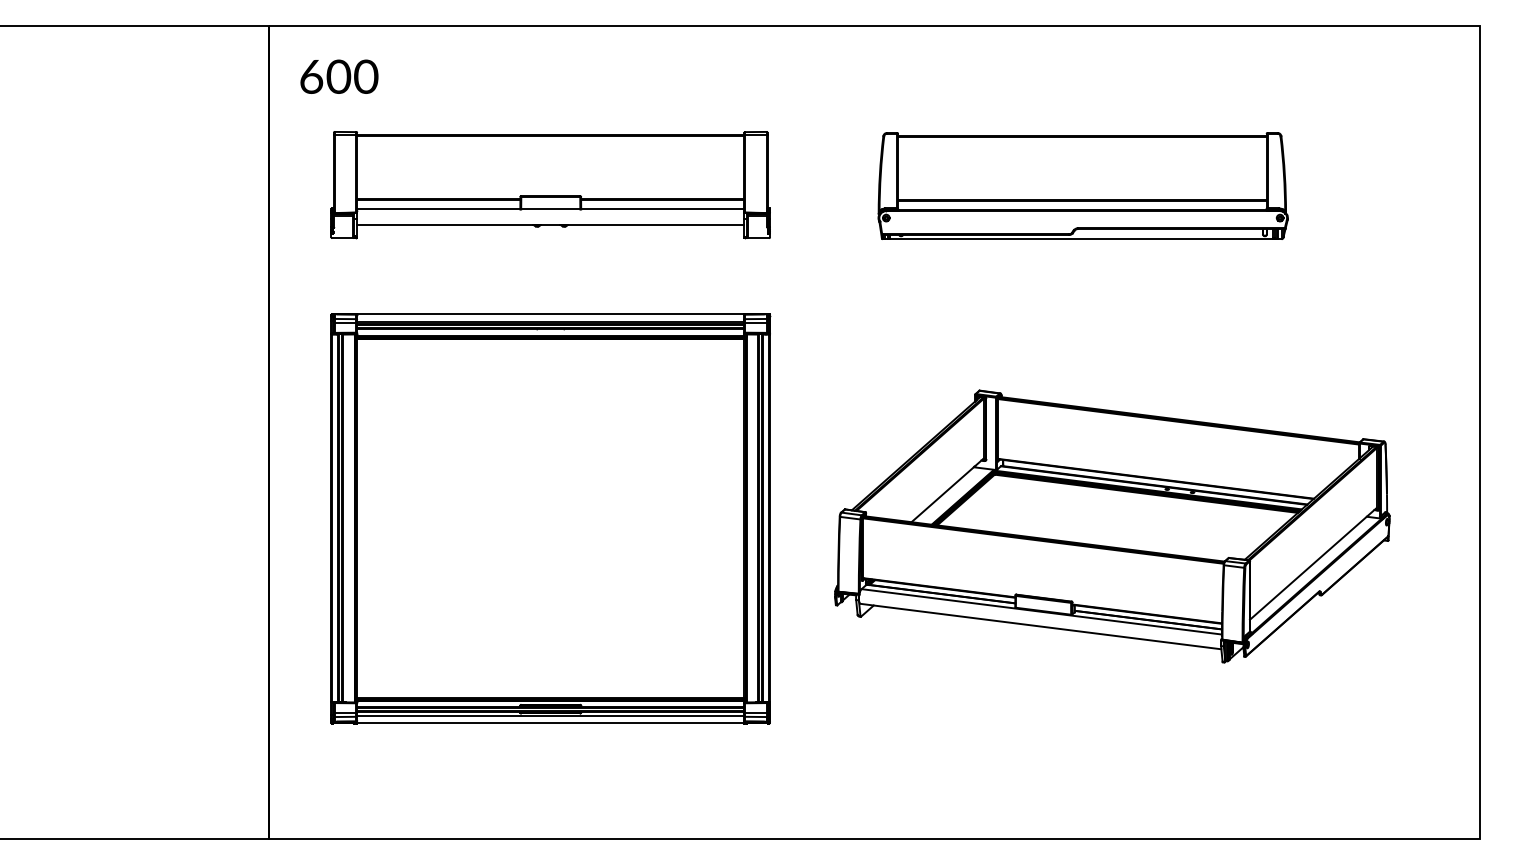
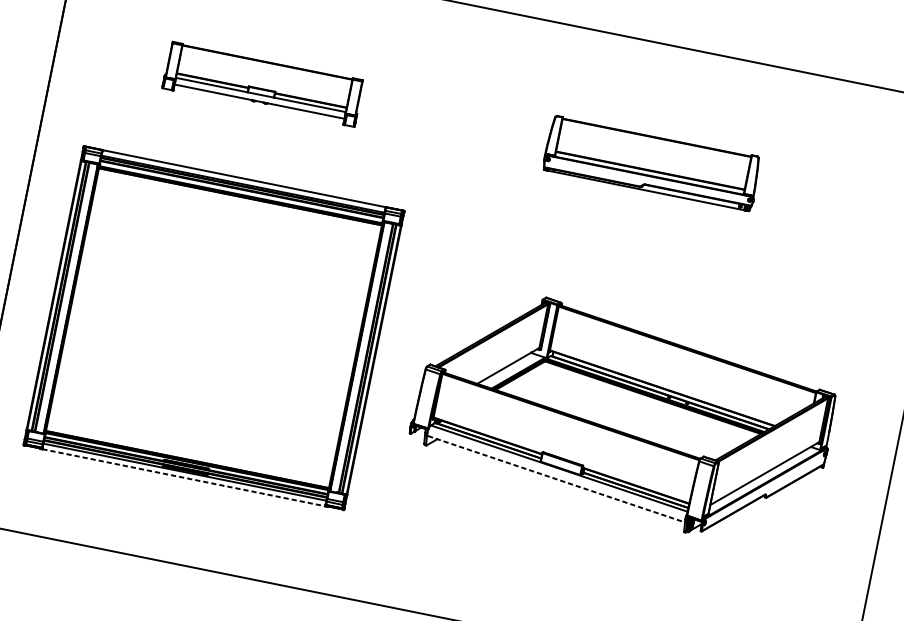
part: (550, 185) -> (262, 84), size x0.6
part: (1082, 185) -> (651, 162), size x0.7
line: (1041, 626) -> (556, 479), solid -> dashed
line: (550, 723) -> (183, 477), solid -> dashed

